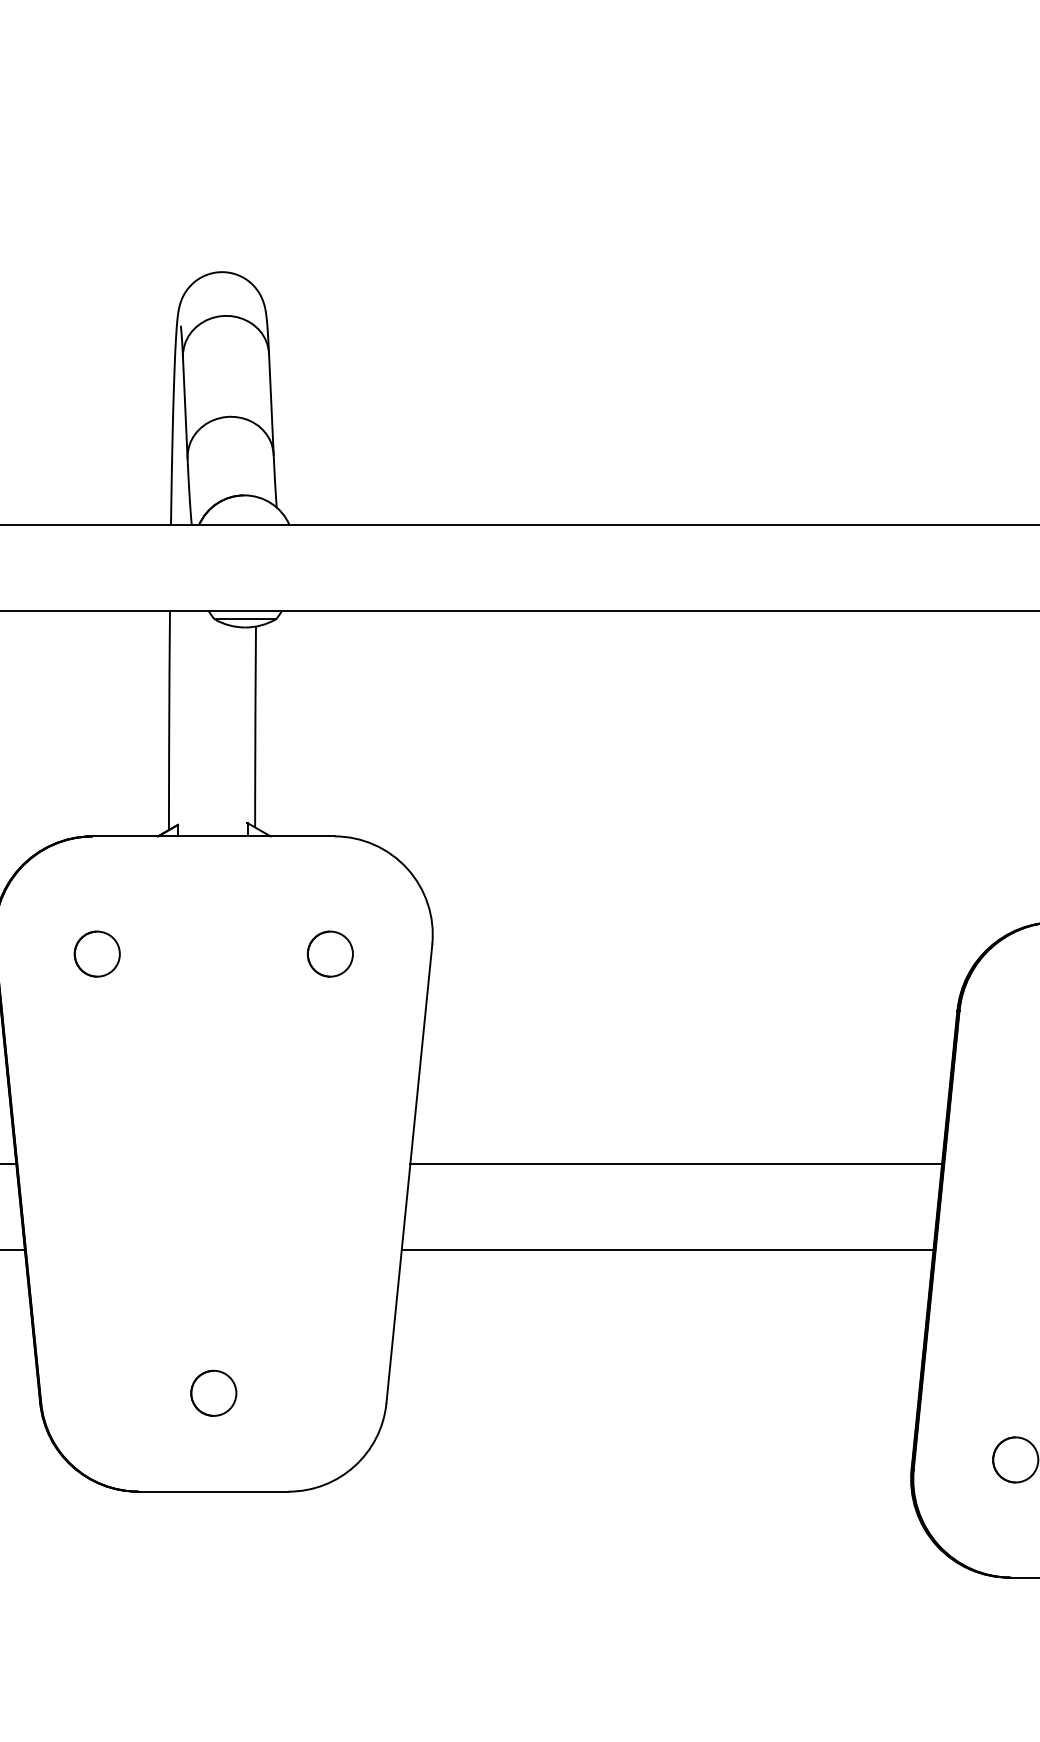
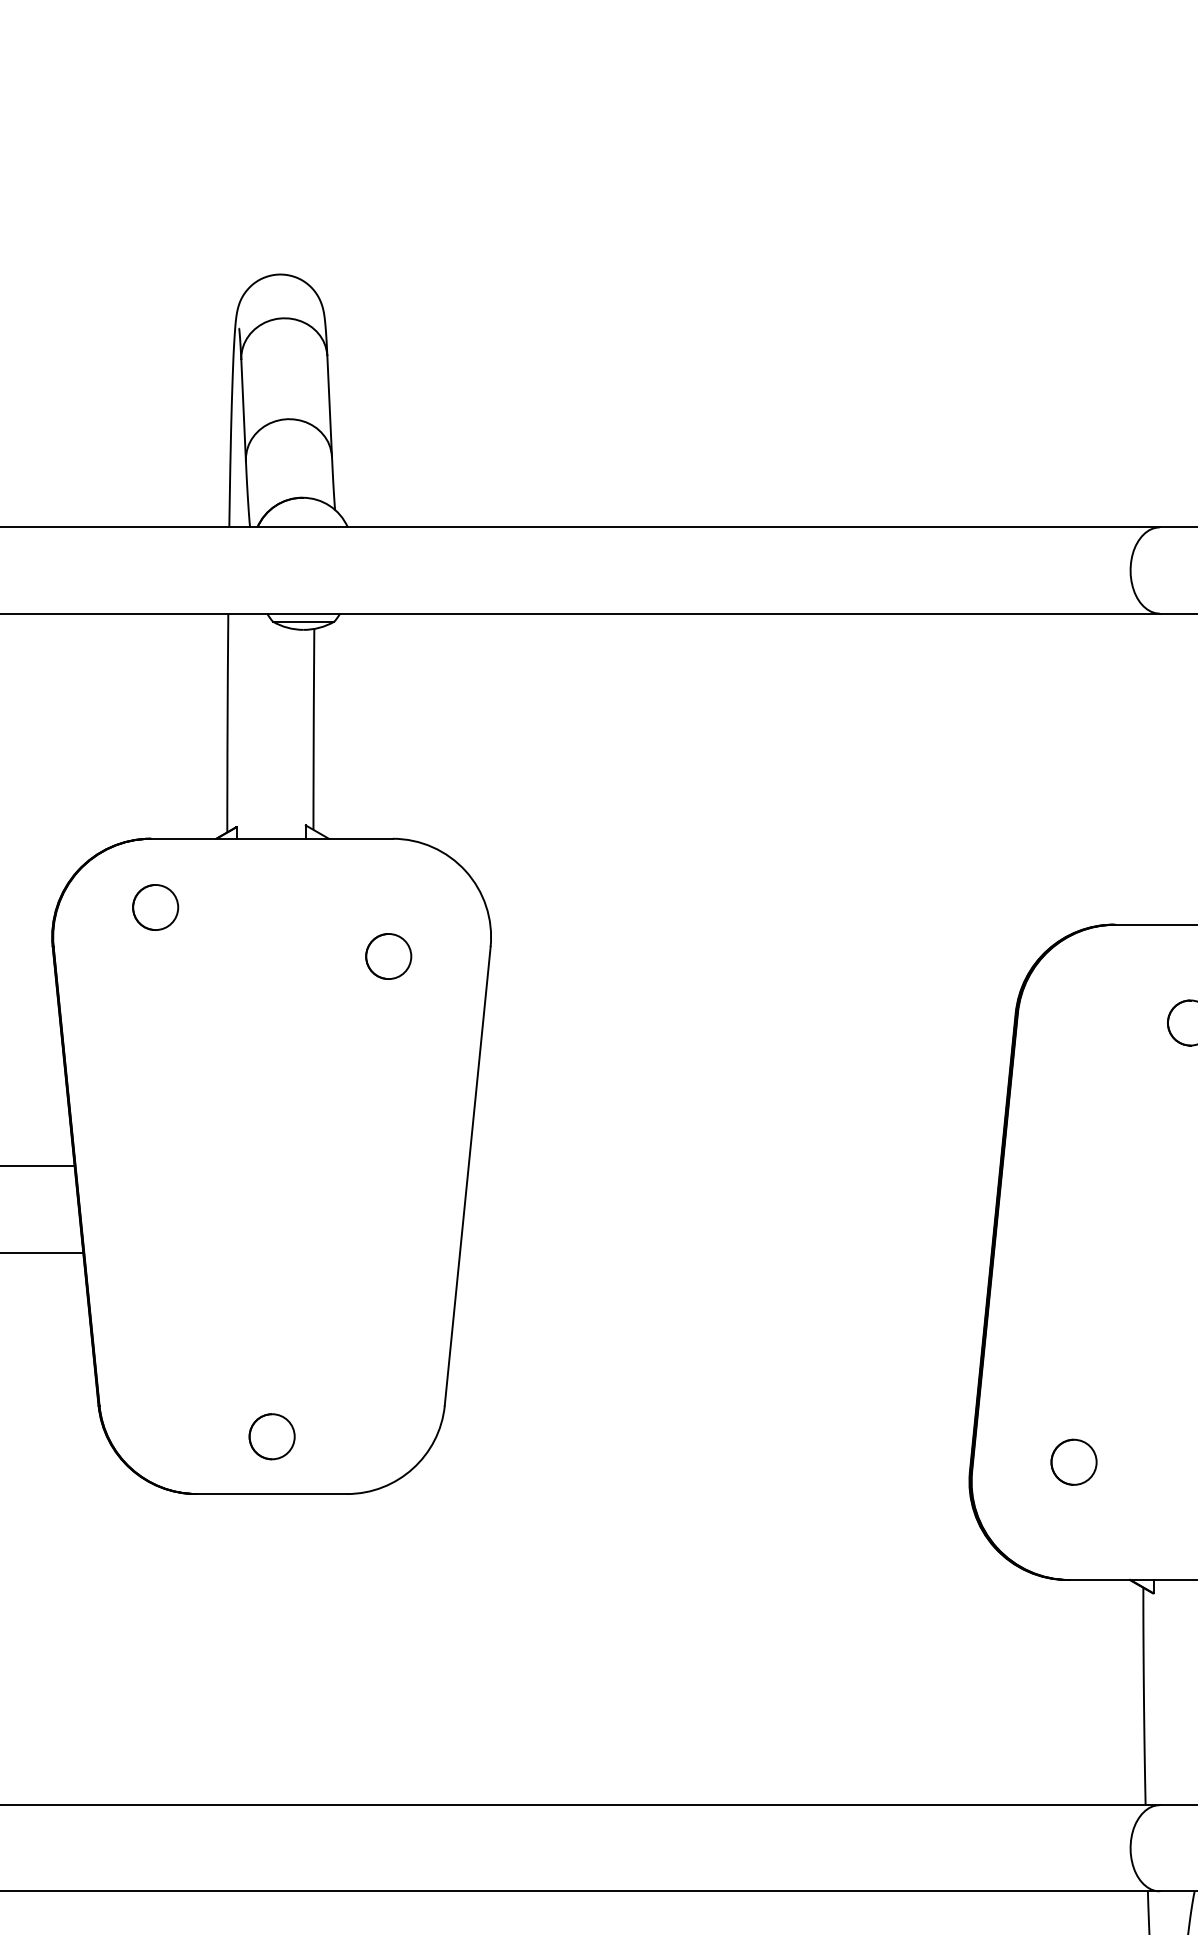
circle: (97, 954) -> (155, 907), moved
line: (676, 1164) -> (734, 1166), removed
line: (667, 1250) -> (725, 1252), removed
circle: (213, 1393) -> (271, 1436), moved

